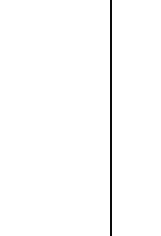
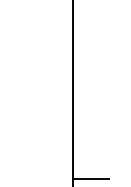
line: (129, 229) -> (90, 178), added

